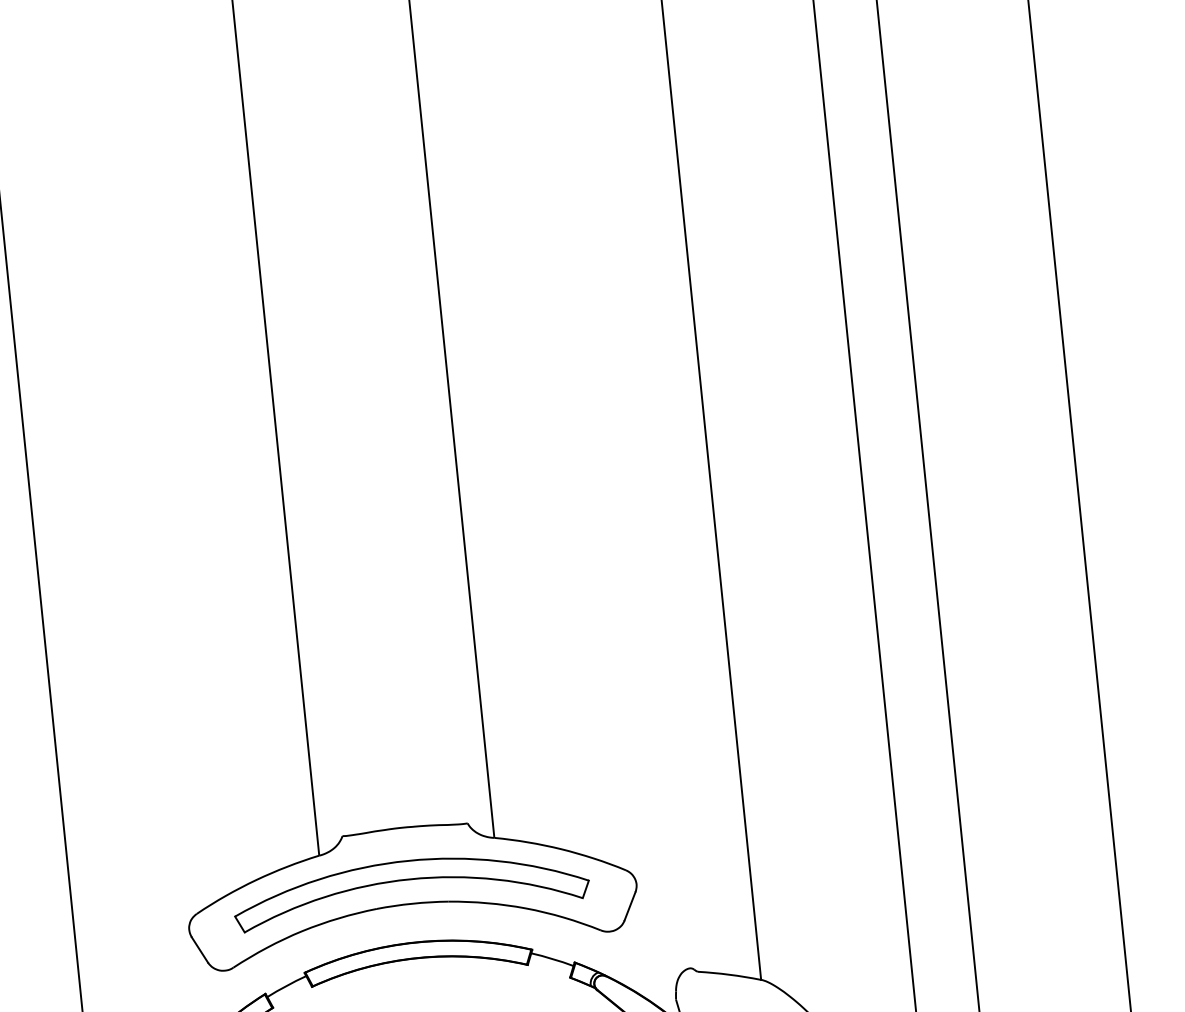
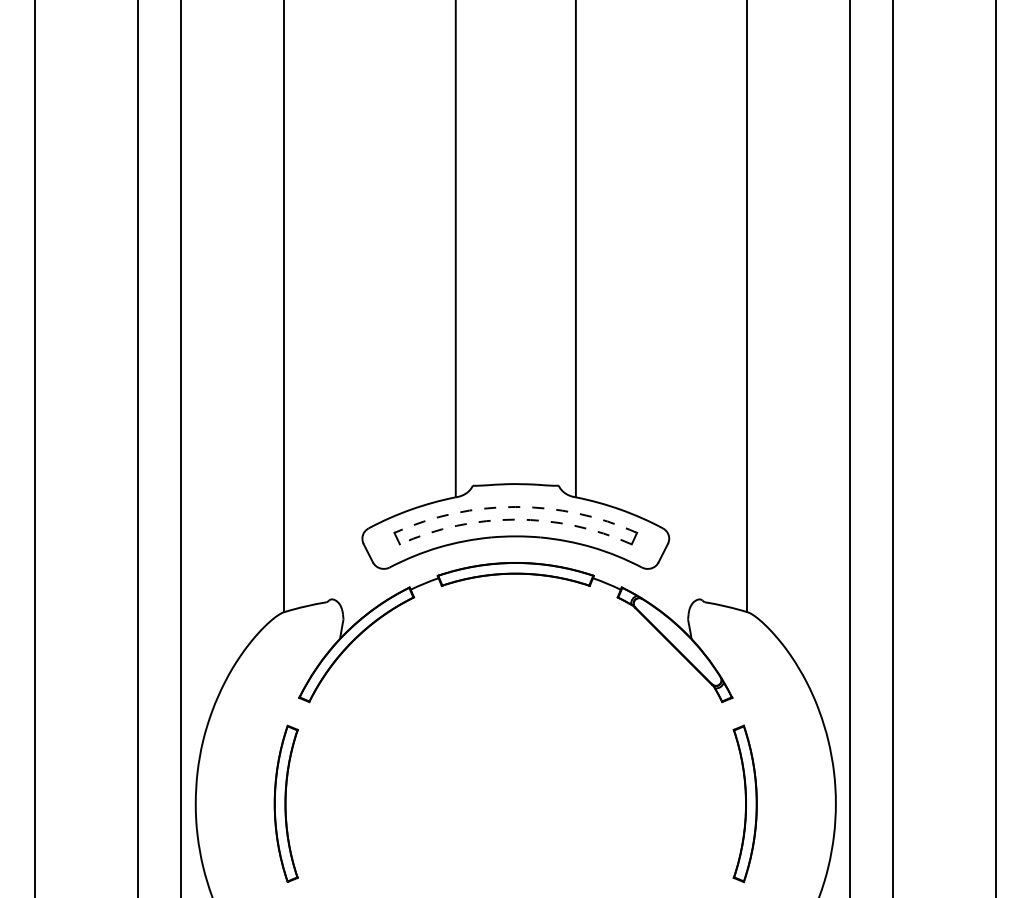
arc: (407, 860) -> (515, 506), solid -> dashed
arc: (409, 879) -> (515, 519), solid -> dashed

